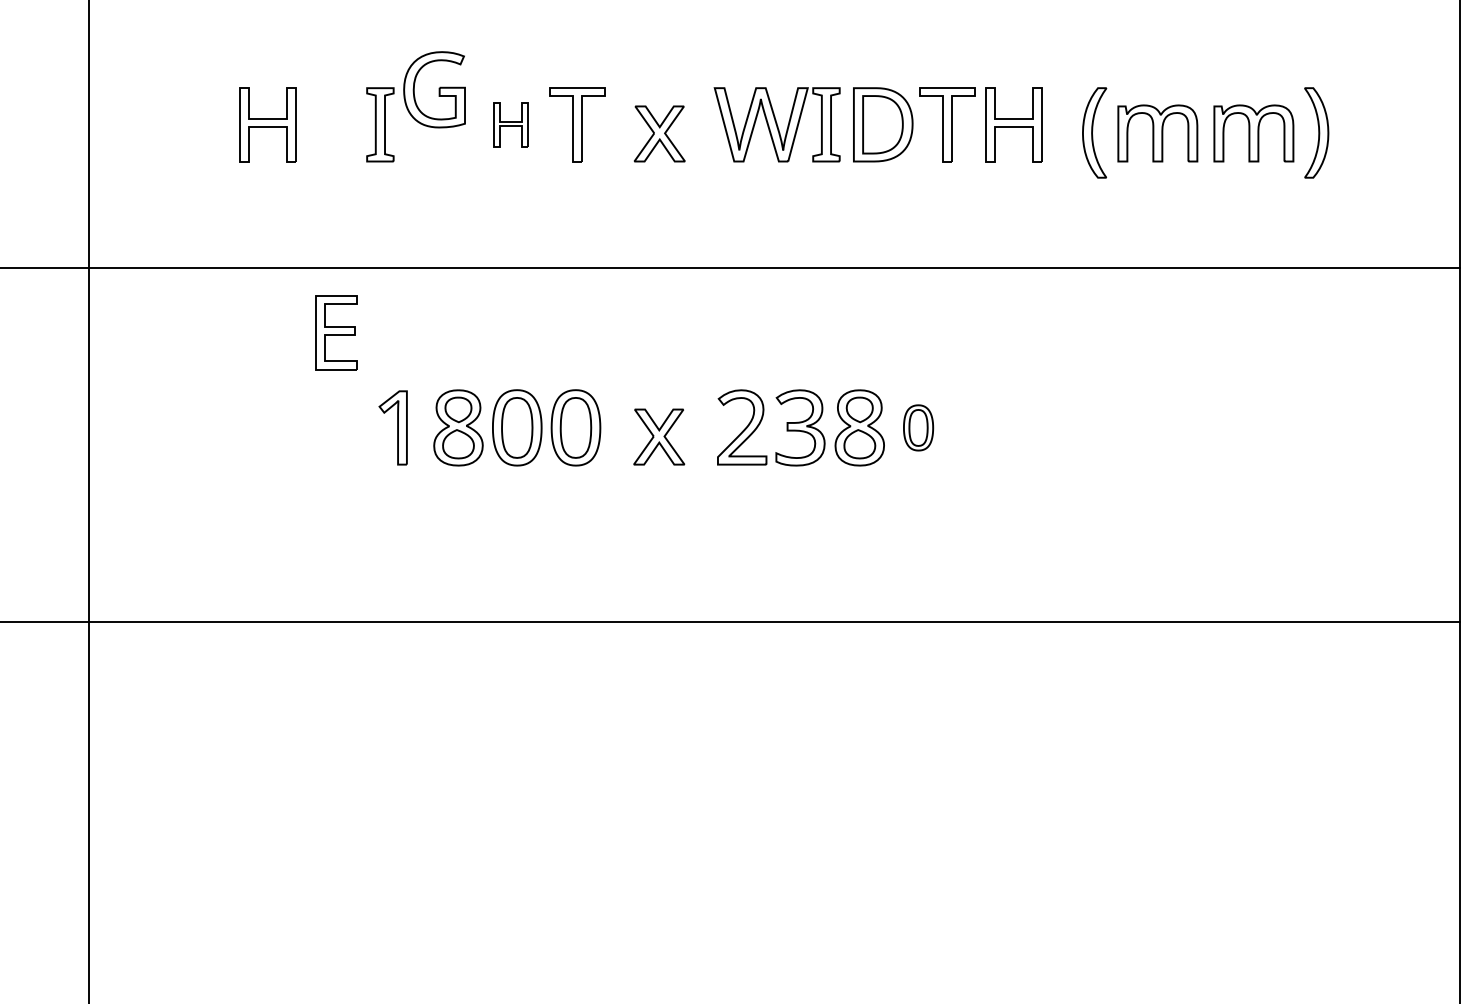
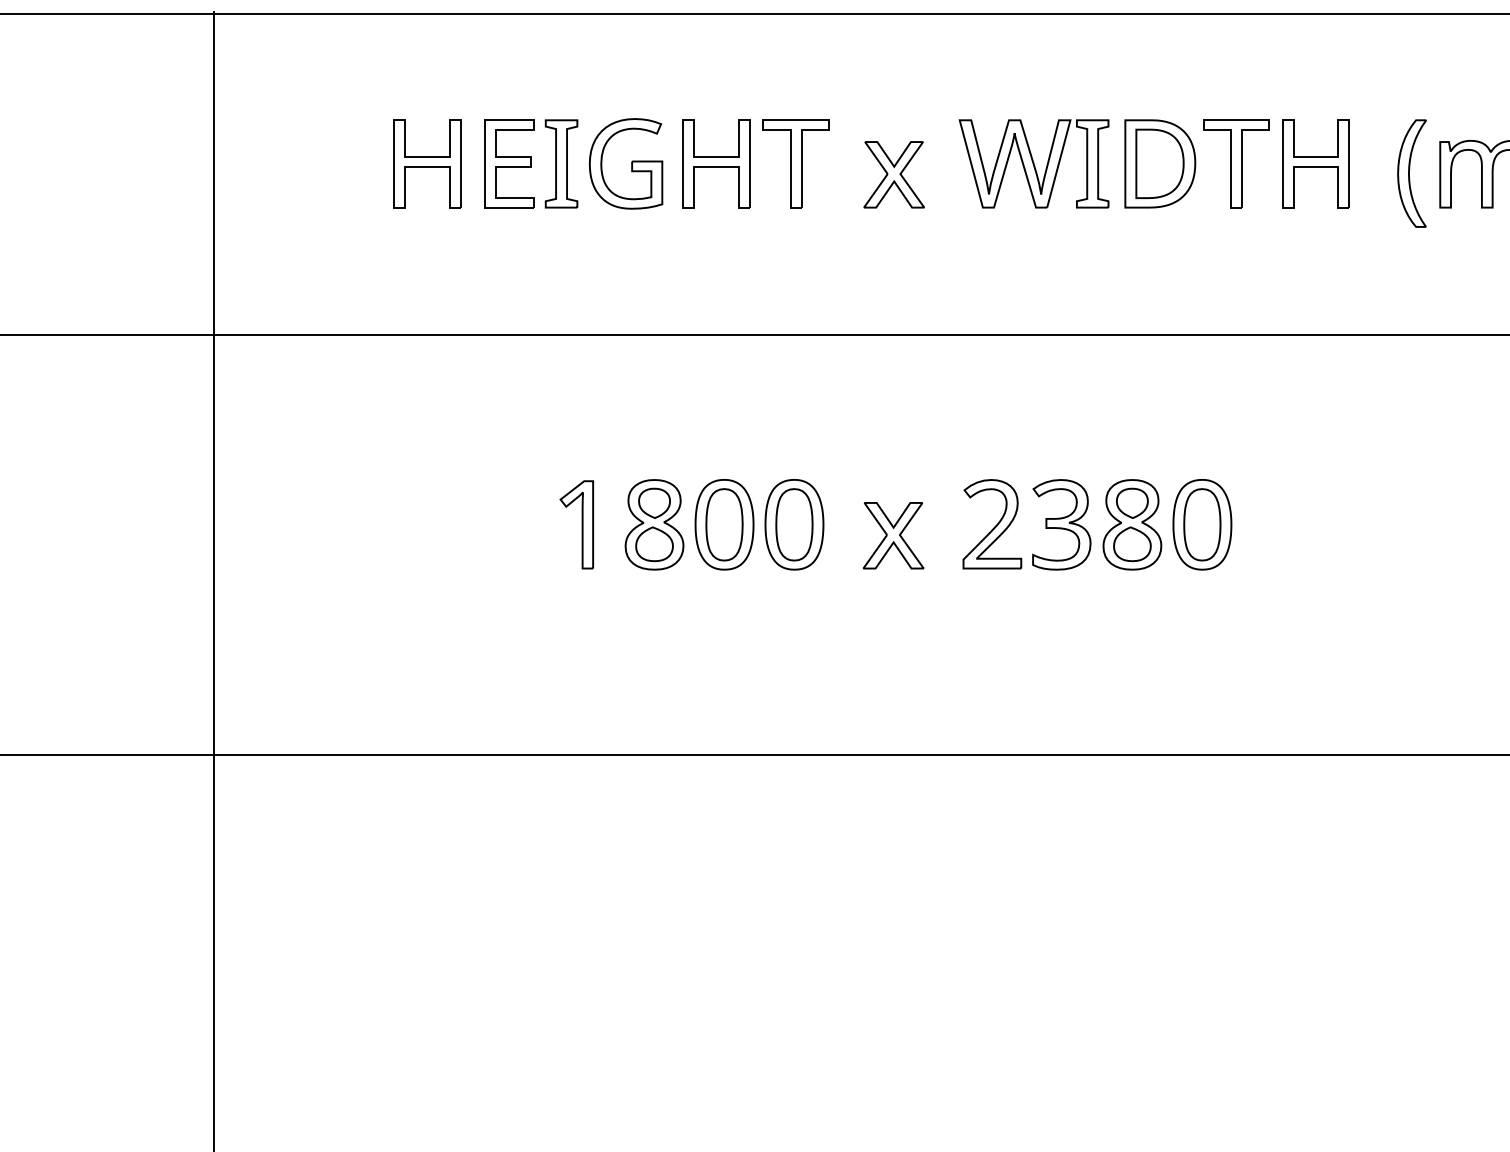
part: (434, 89) -> (625, 163), moved
part: (510, 124) -> (716, 163), size x1.67
part: (336, 332) -> (509, 163), moved
part: (918, 427) -> (1202, 524), size x1.67

